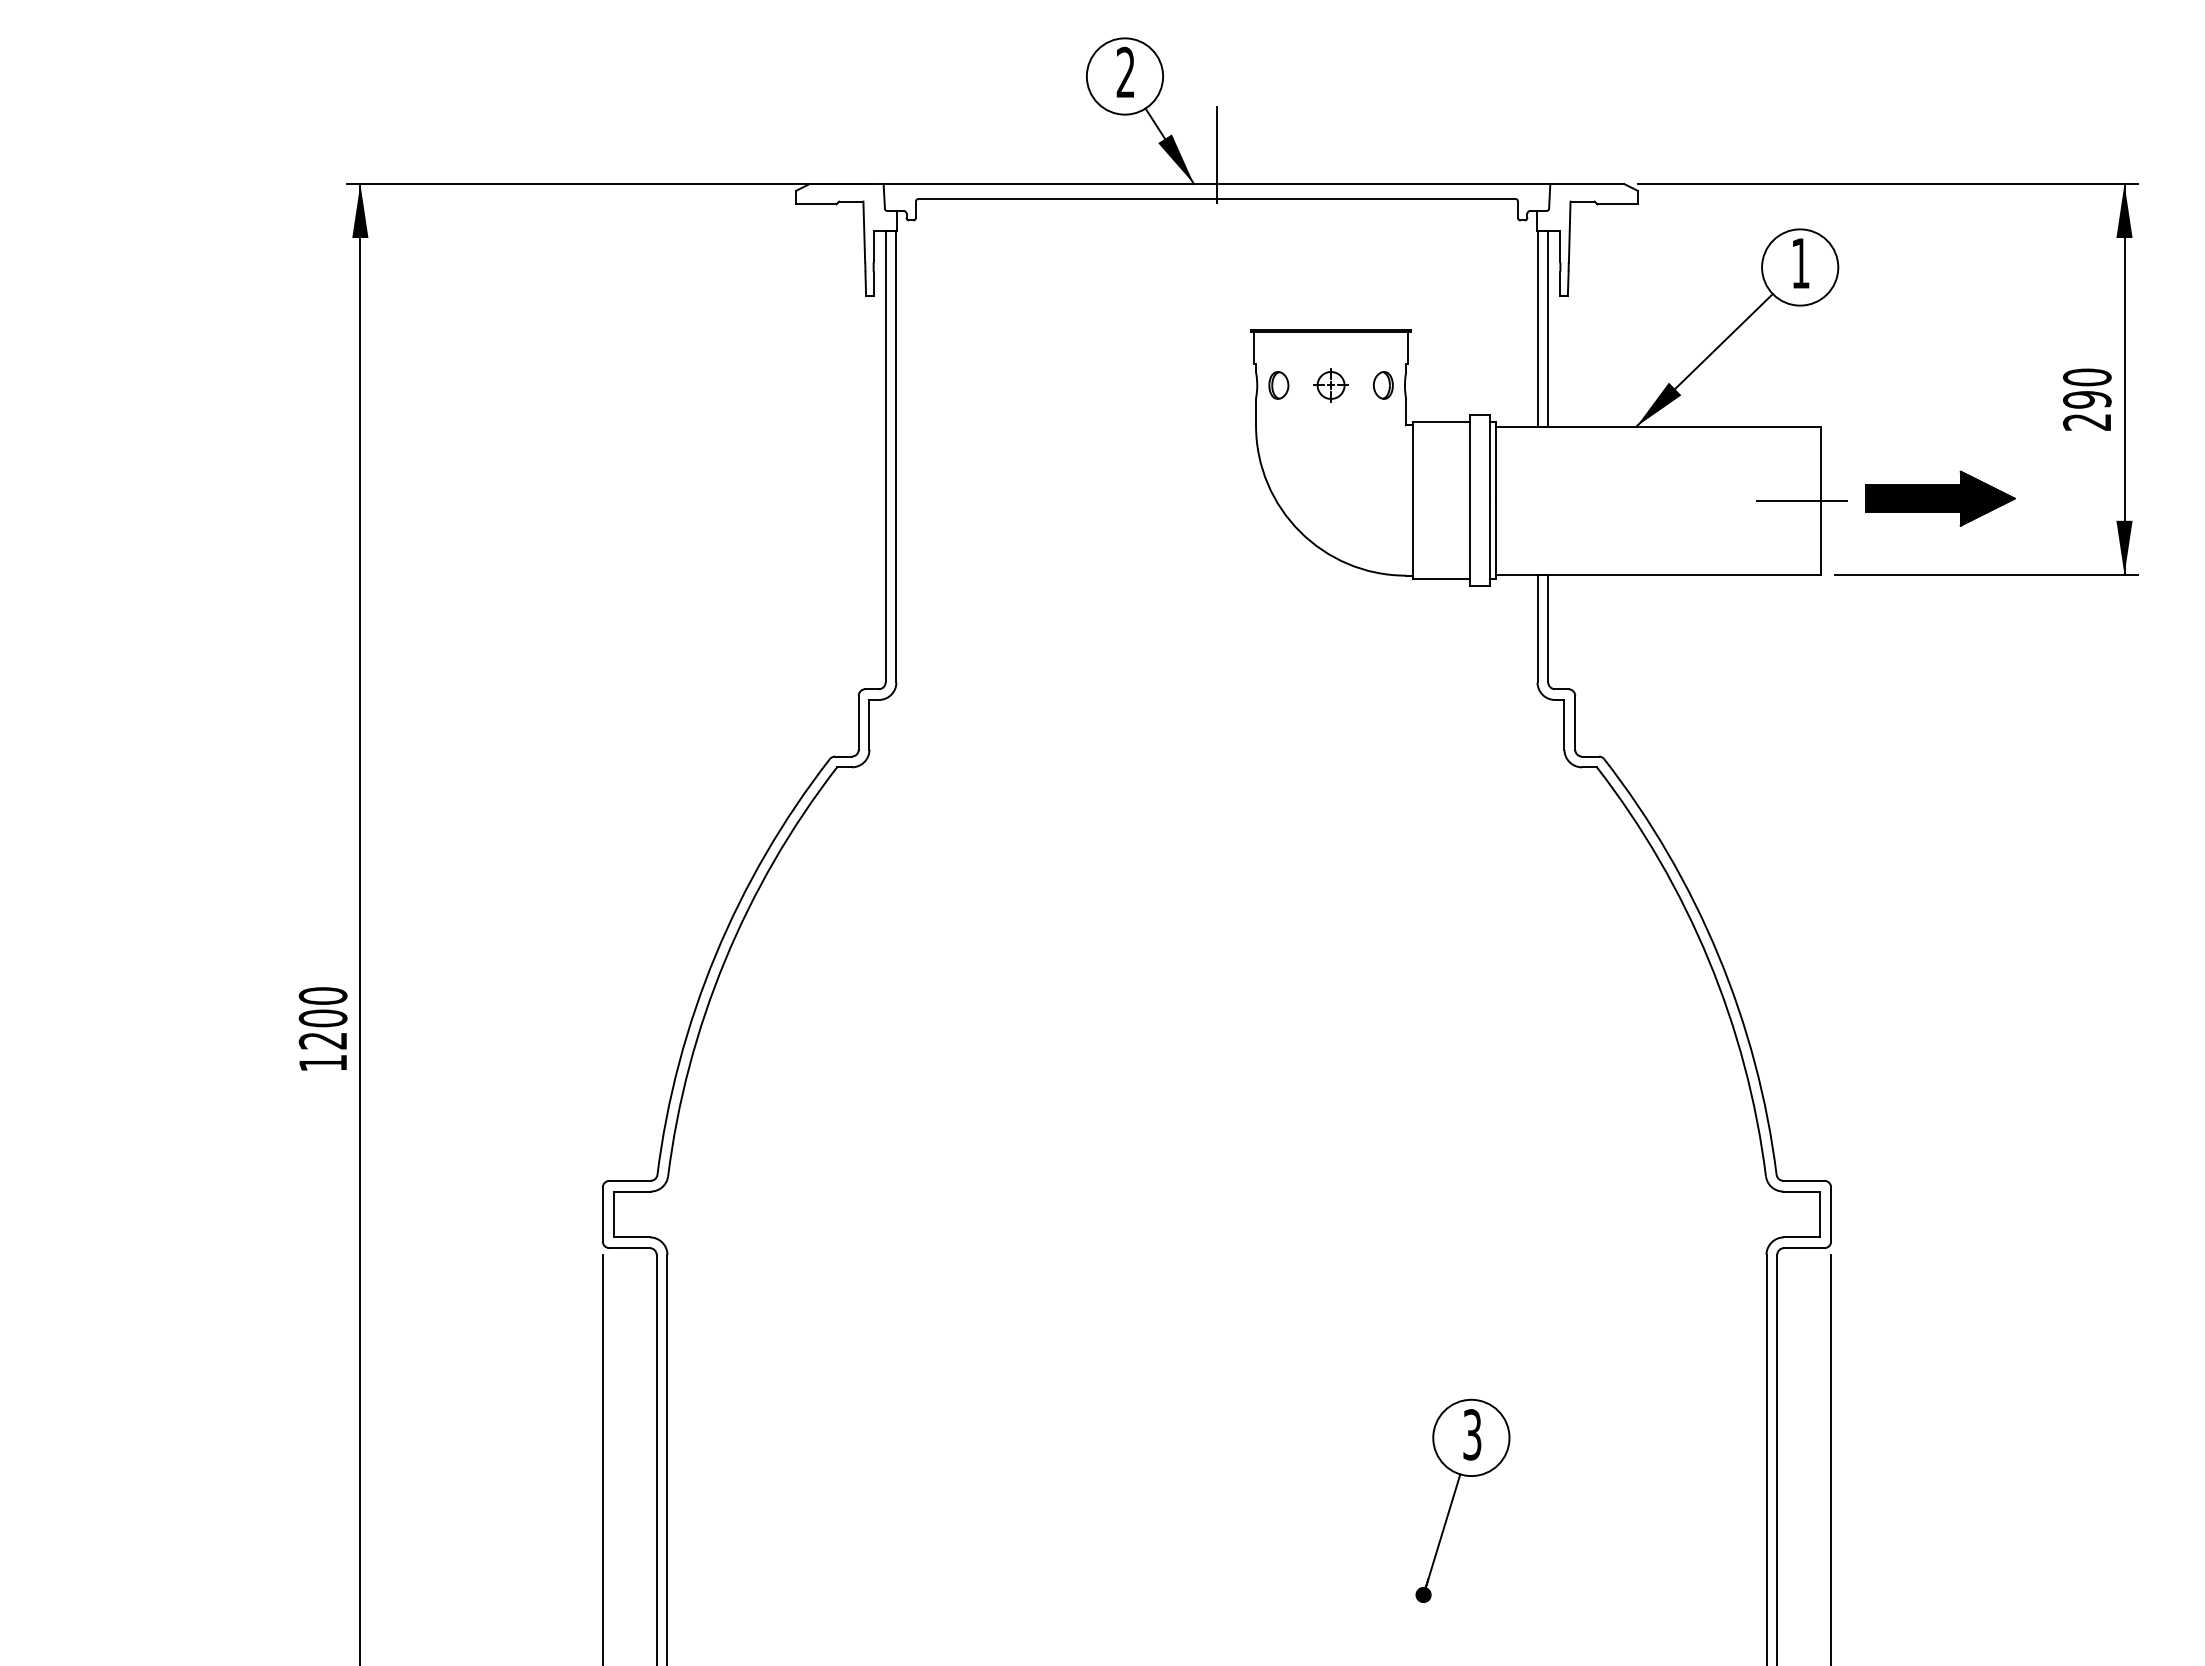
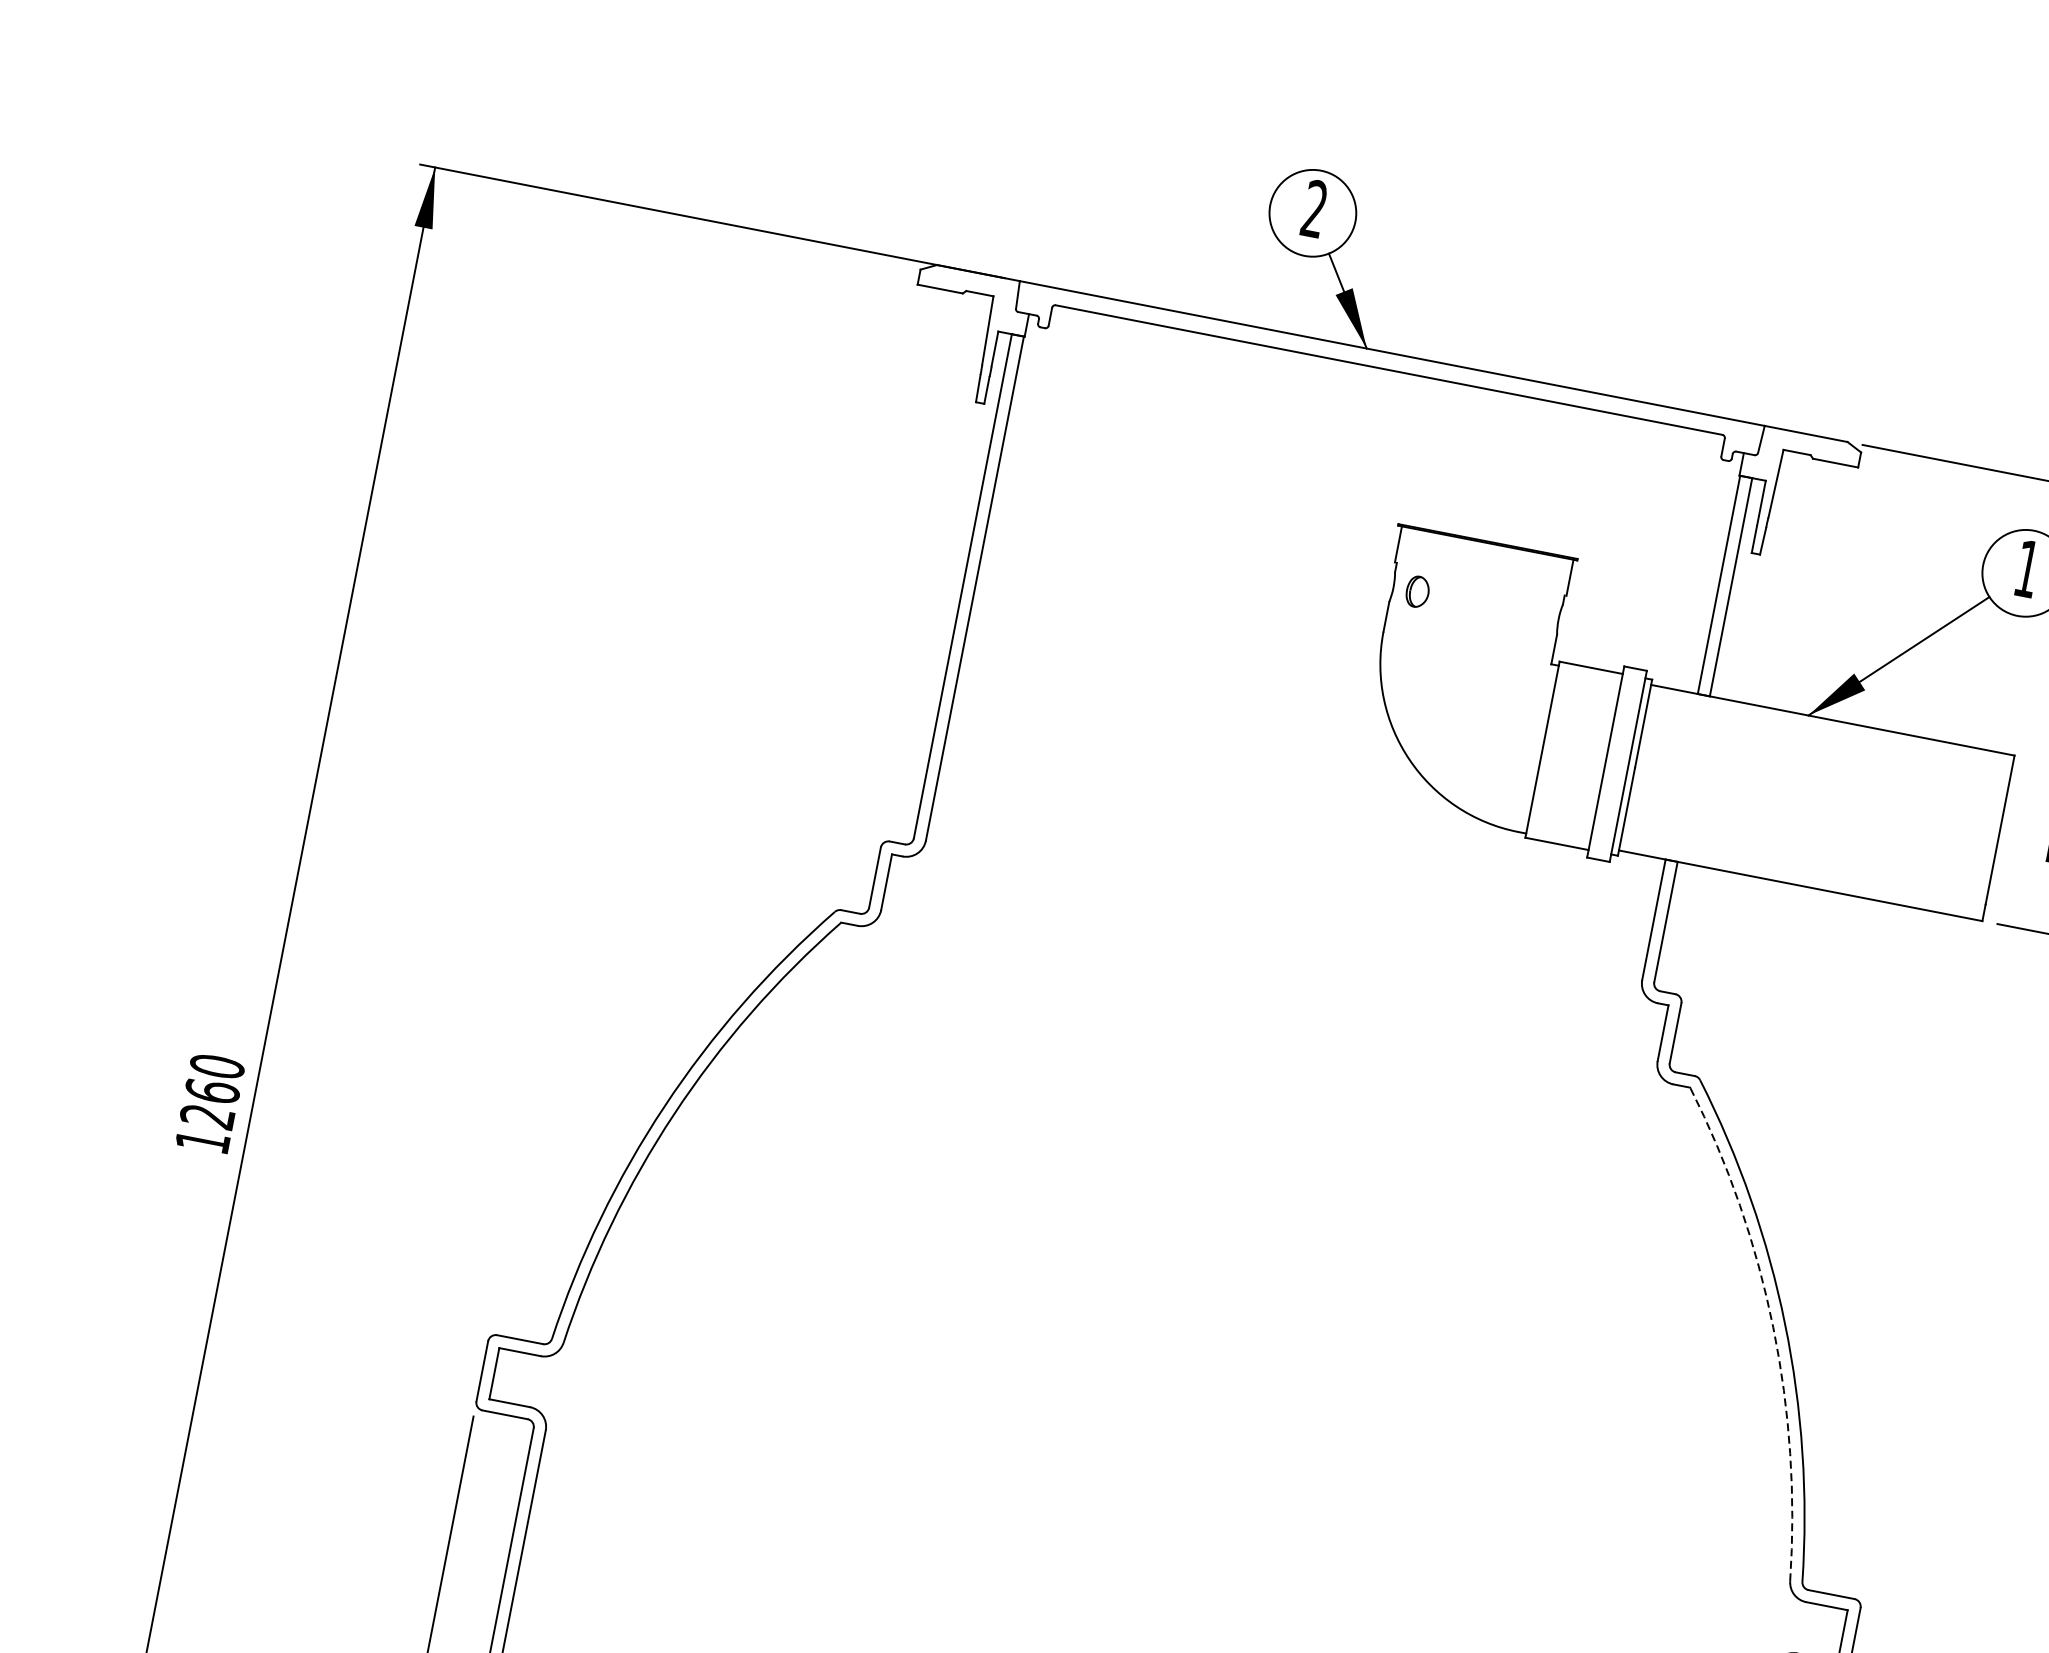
line: (1216, 154) -> (1398, 320), removed
part: (1330, 385) -> (1475, 603), removed
part: (1382, 385) -> (1533, 614), removed
line: (1801, 500) -> (1976, 833), removed
arc: (1708, 960) -> (1772, 1327), solid -> dashed
text: (322, 1018) -> (211, 1091), 1200 -> 1260

